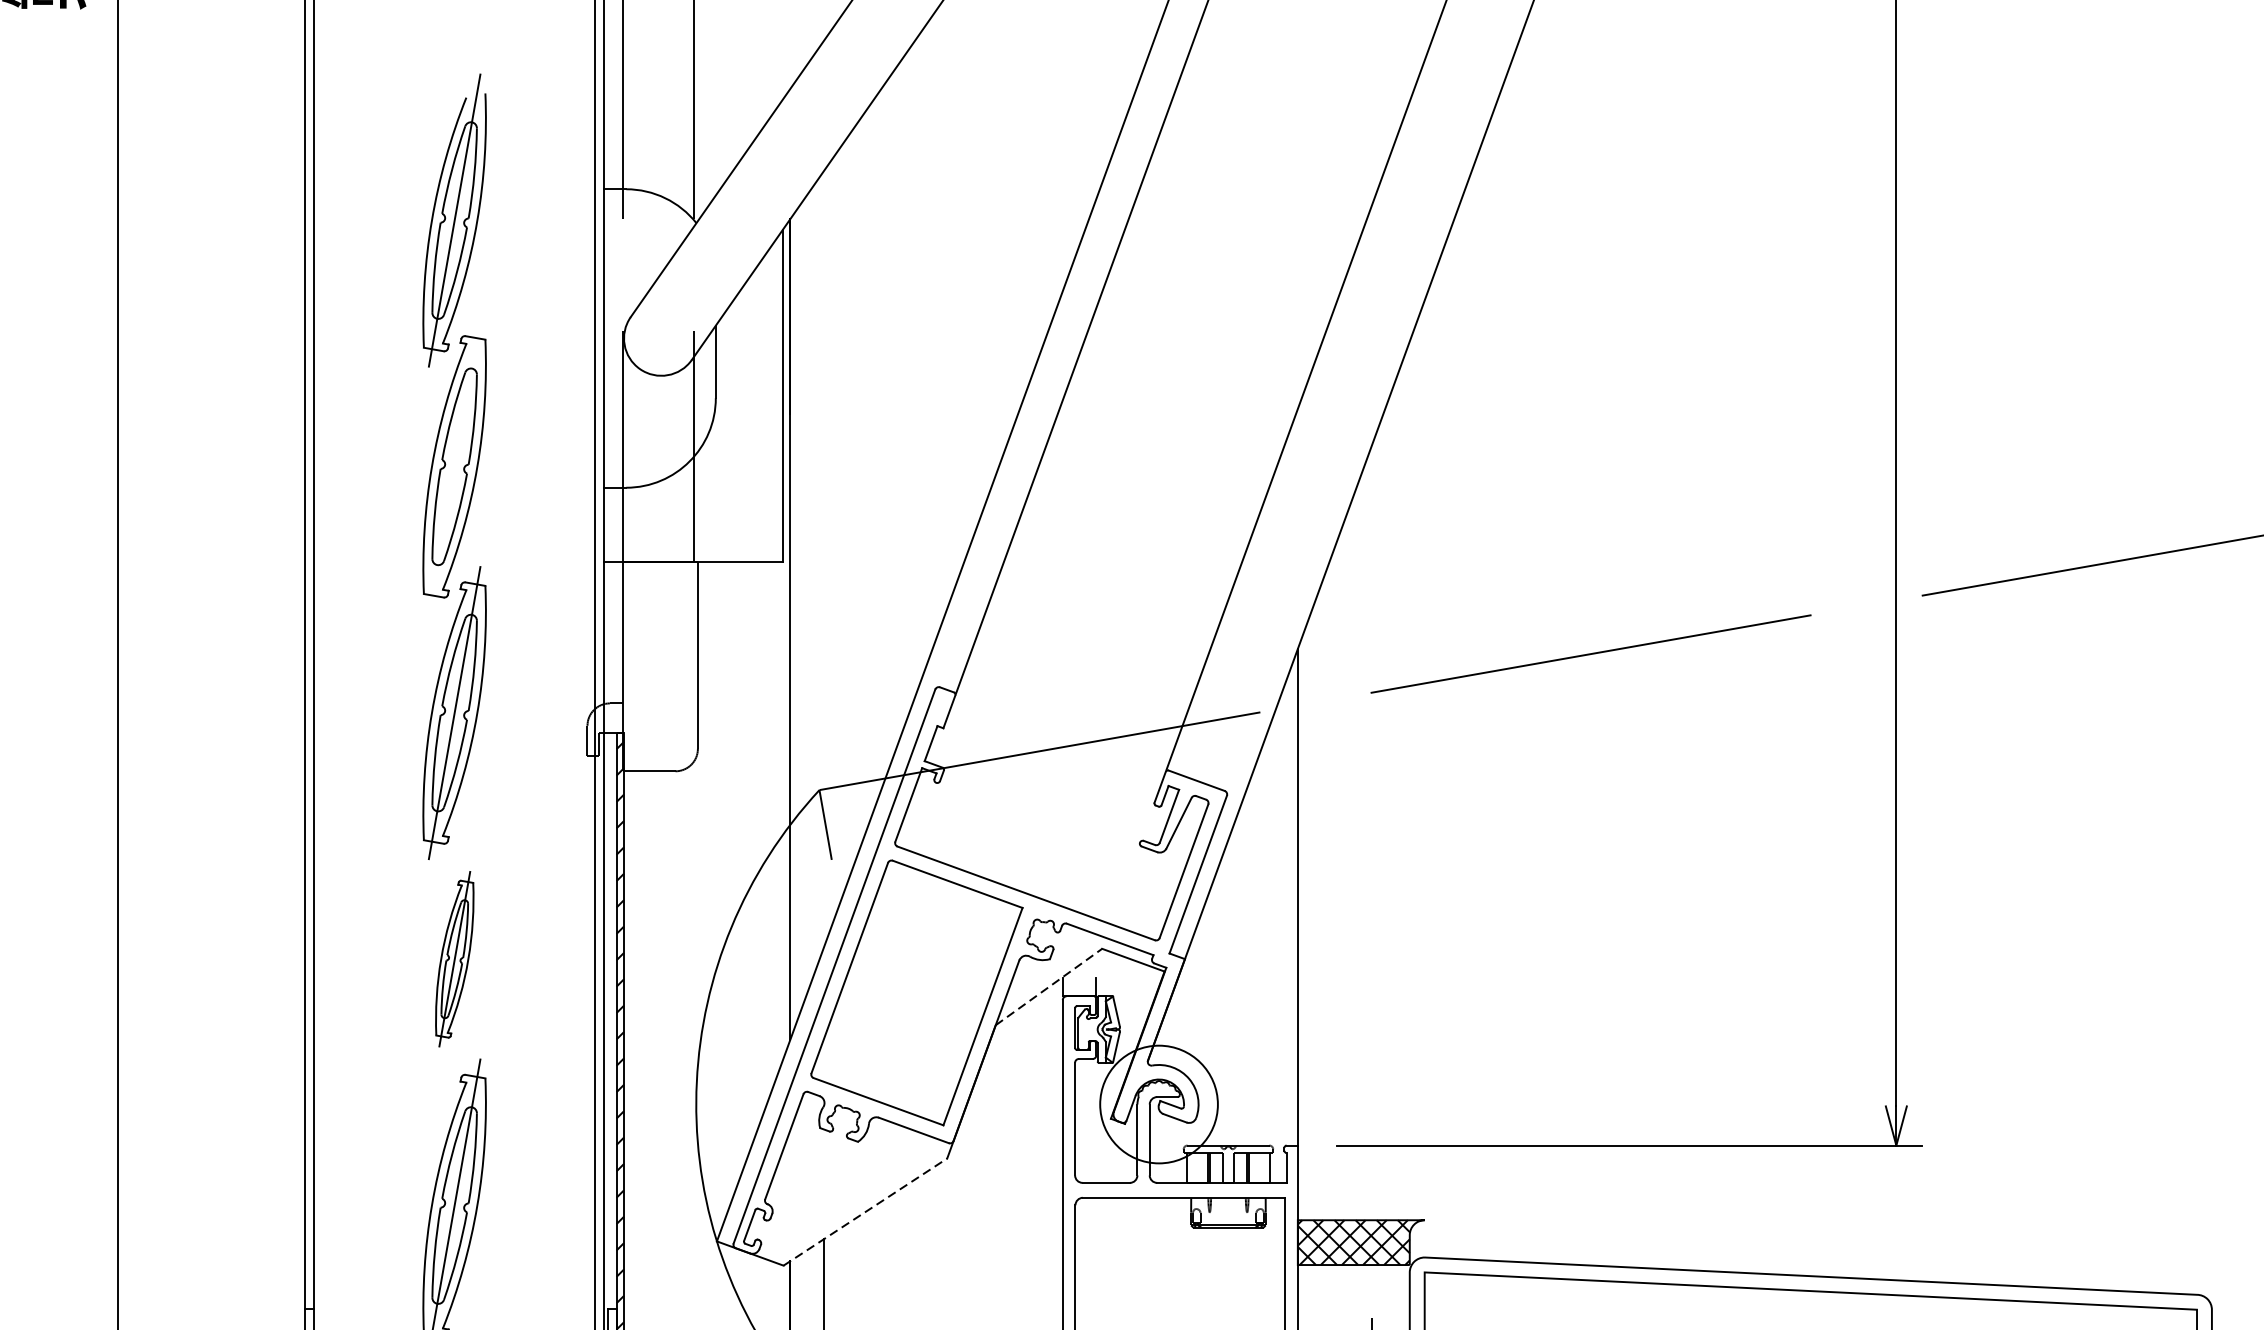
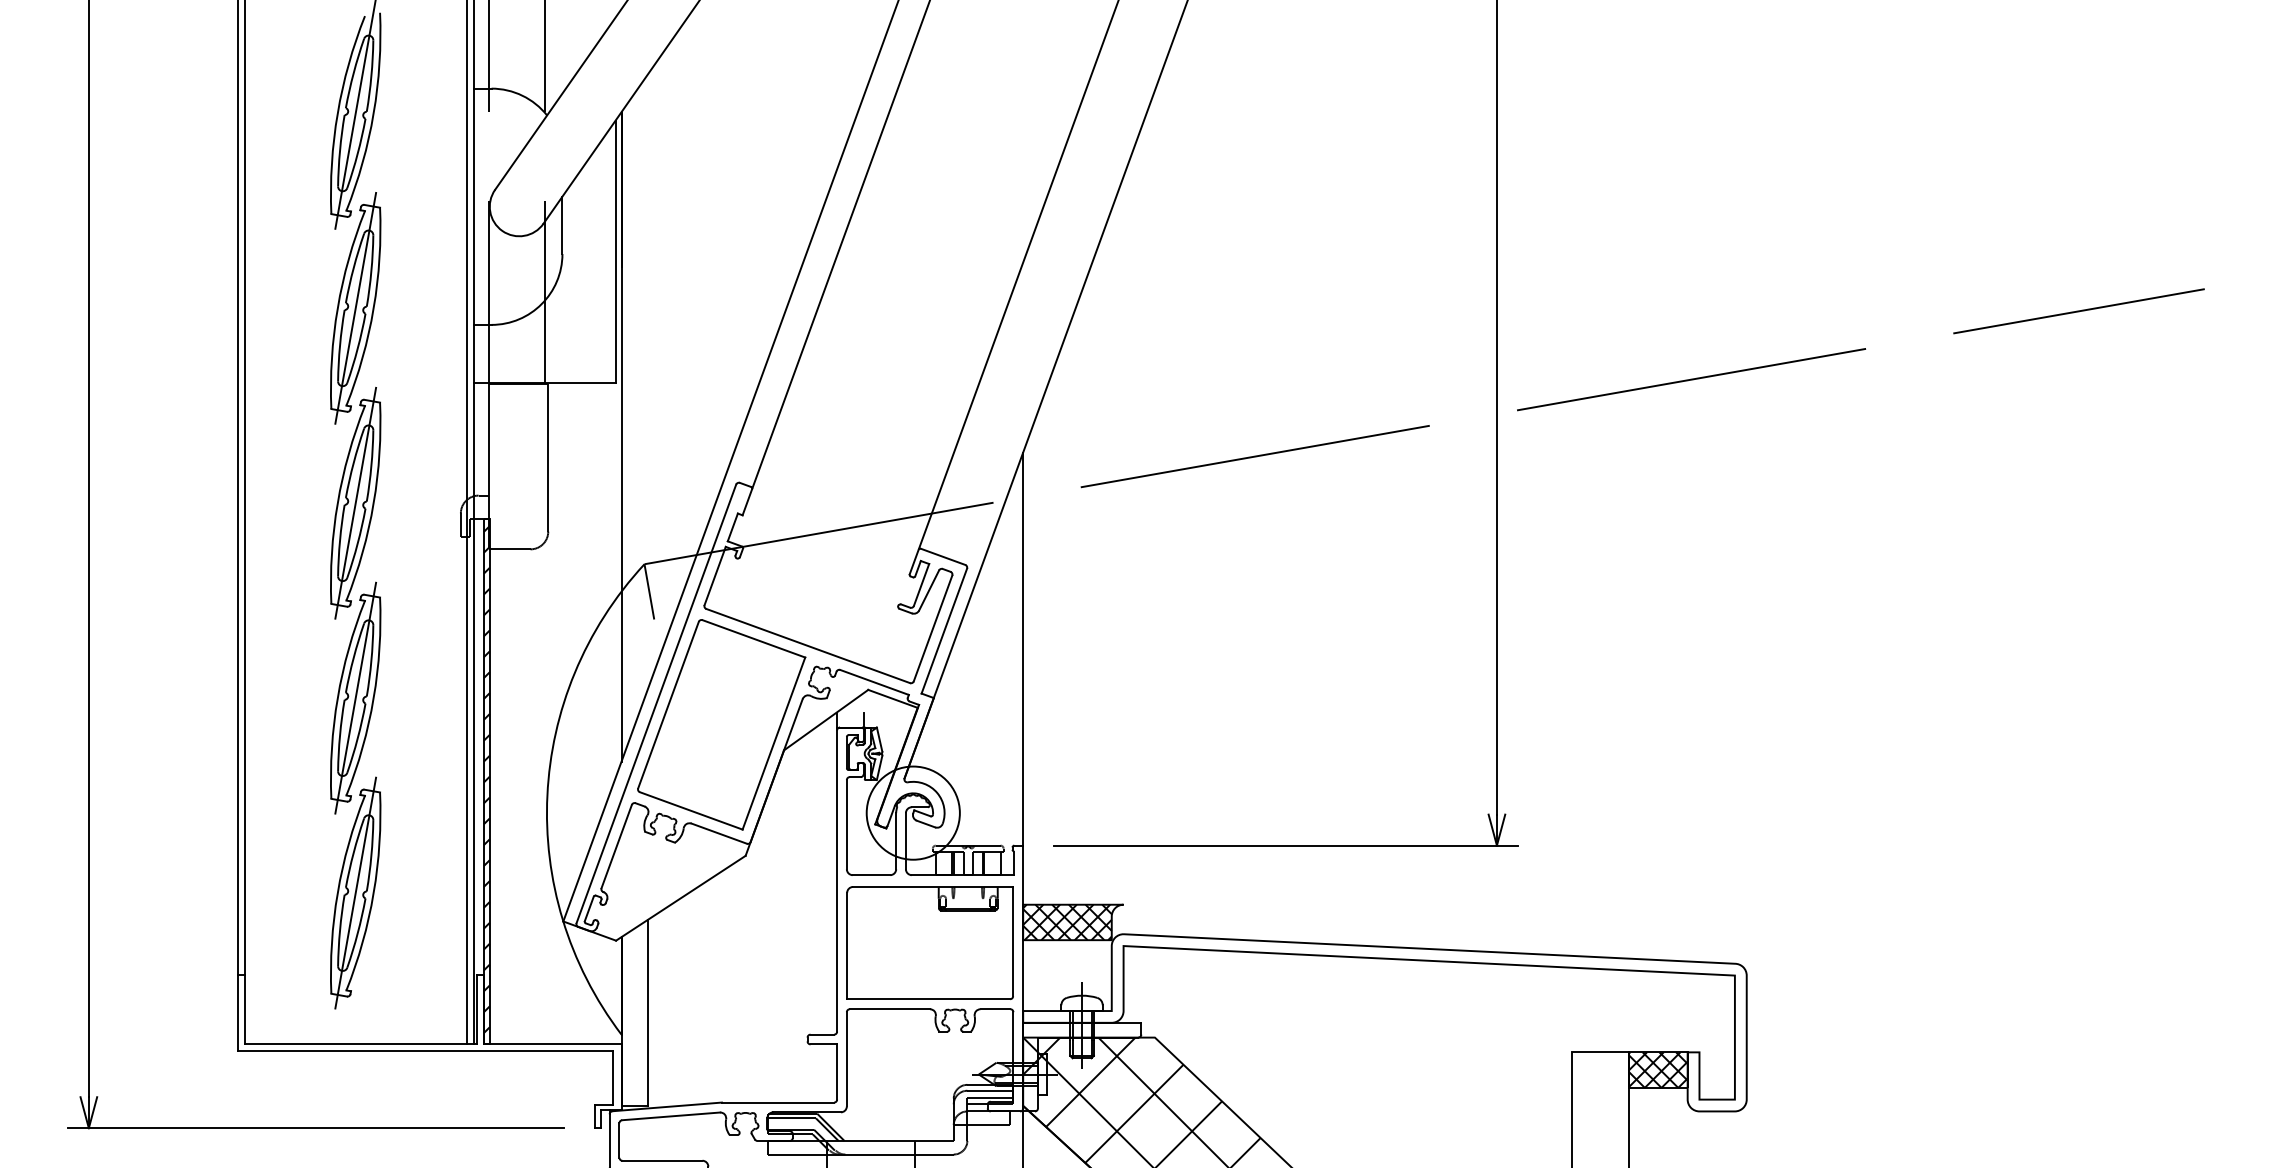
line: (454, 467) -> (355, 308), added
part: (454, 958) -> (355, 697), size x1.67
line: (1049, 987) -> (826, 720), dashed -> solid
line: (866, 1211) -> (681, 897), dashed -> solid

